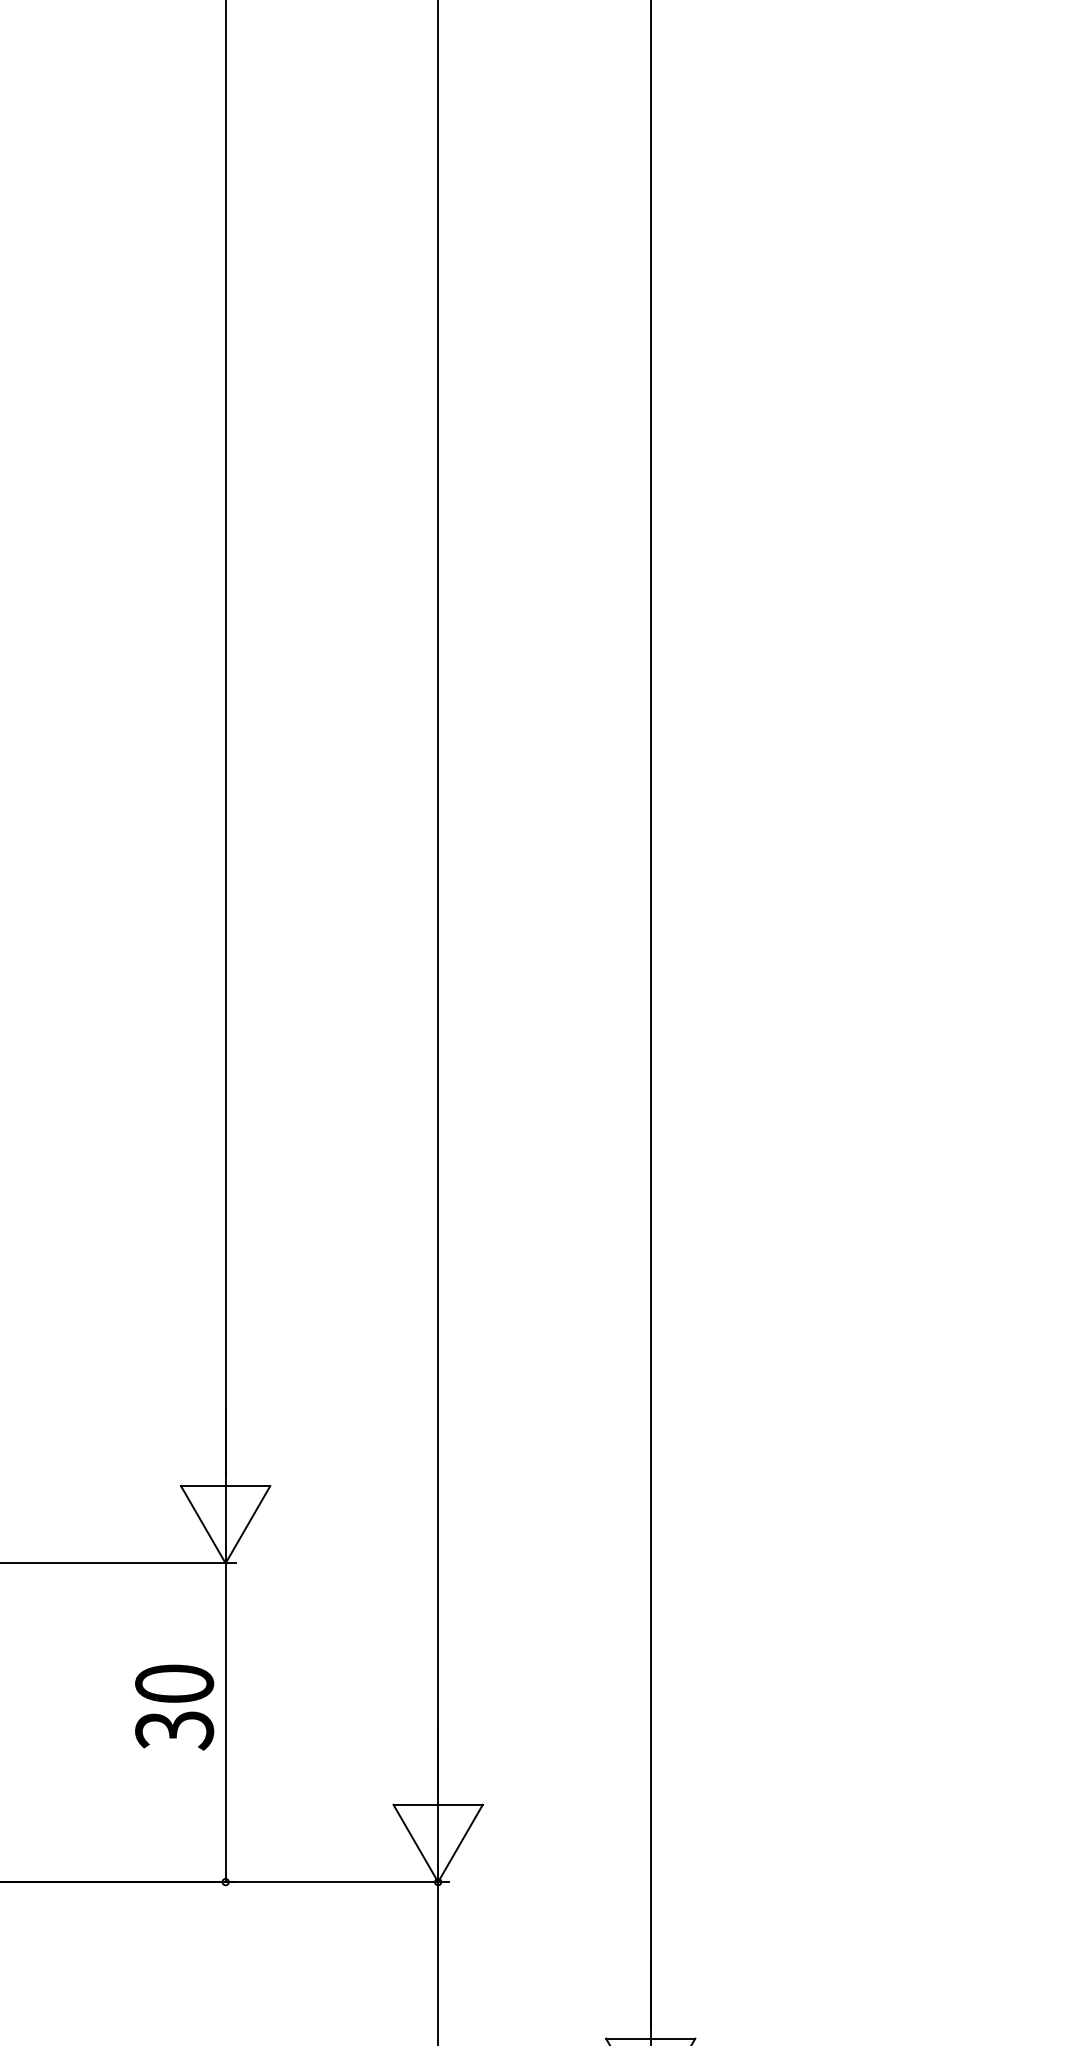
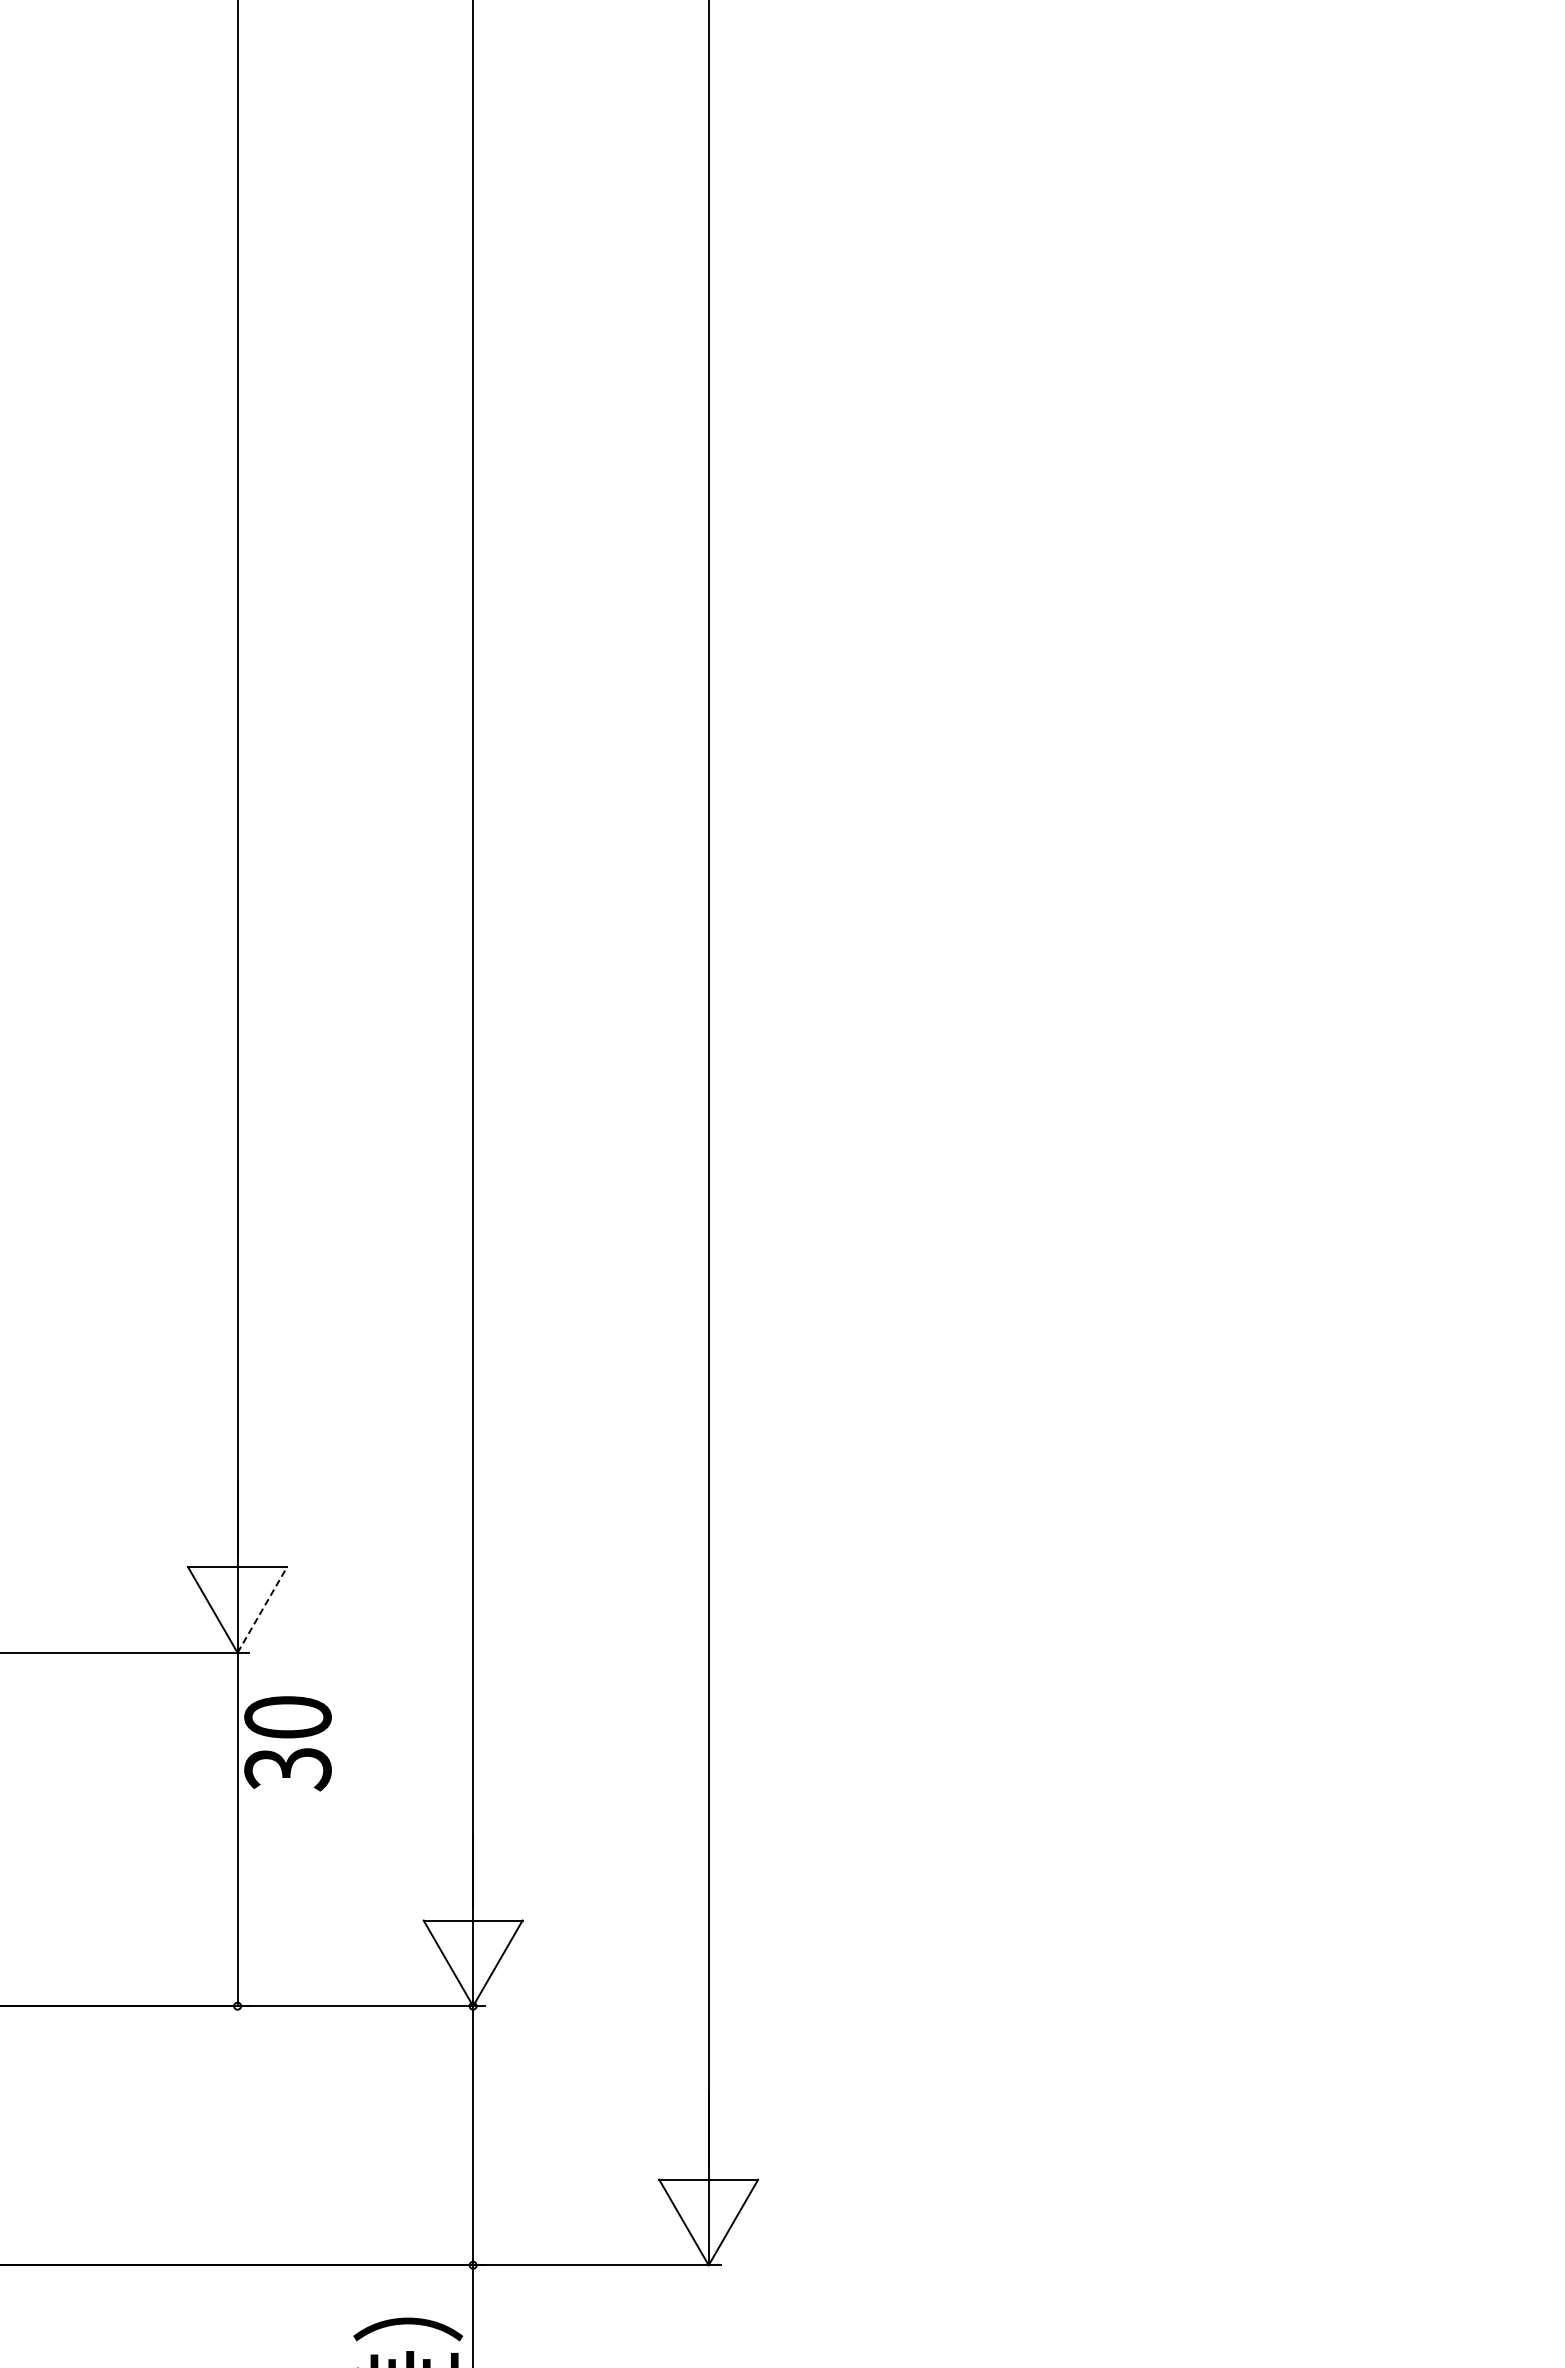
line: (248, 1524) -> (262, 1609), solid -> dashed
text: (174, 1707) -> (287, 1743), moved

